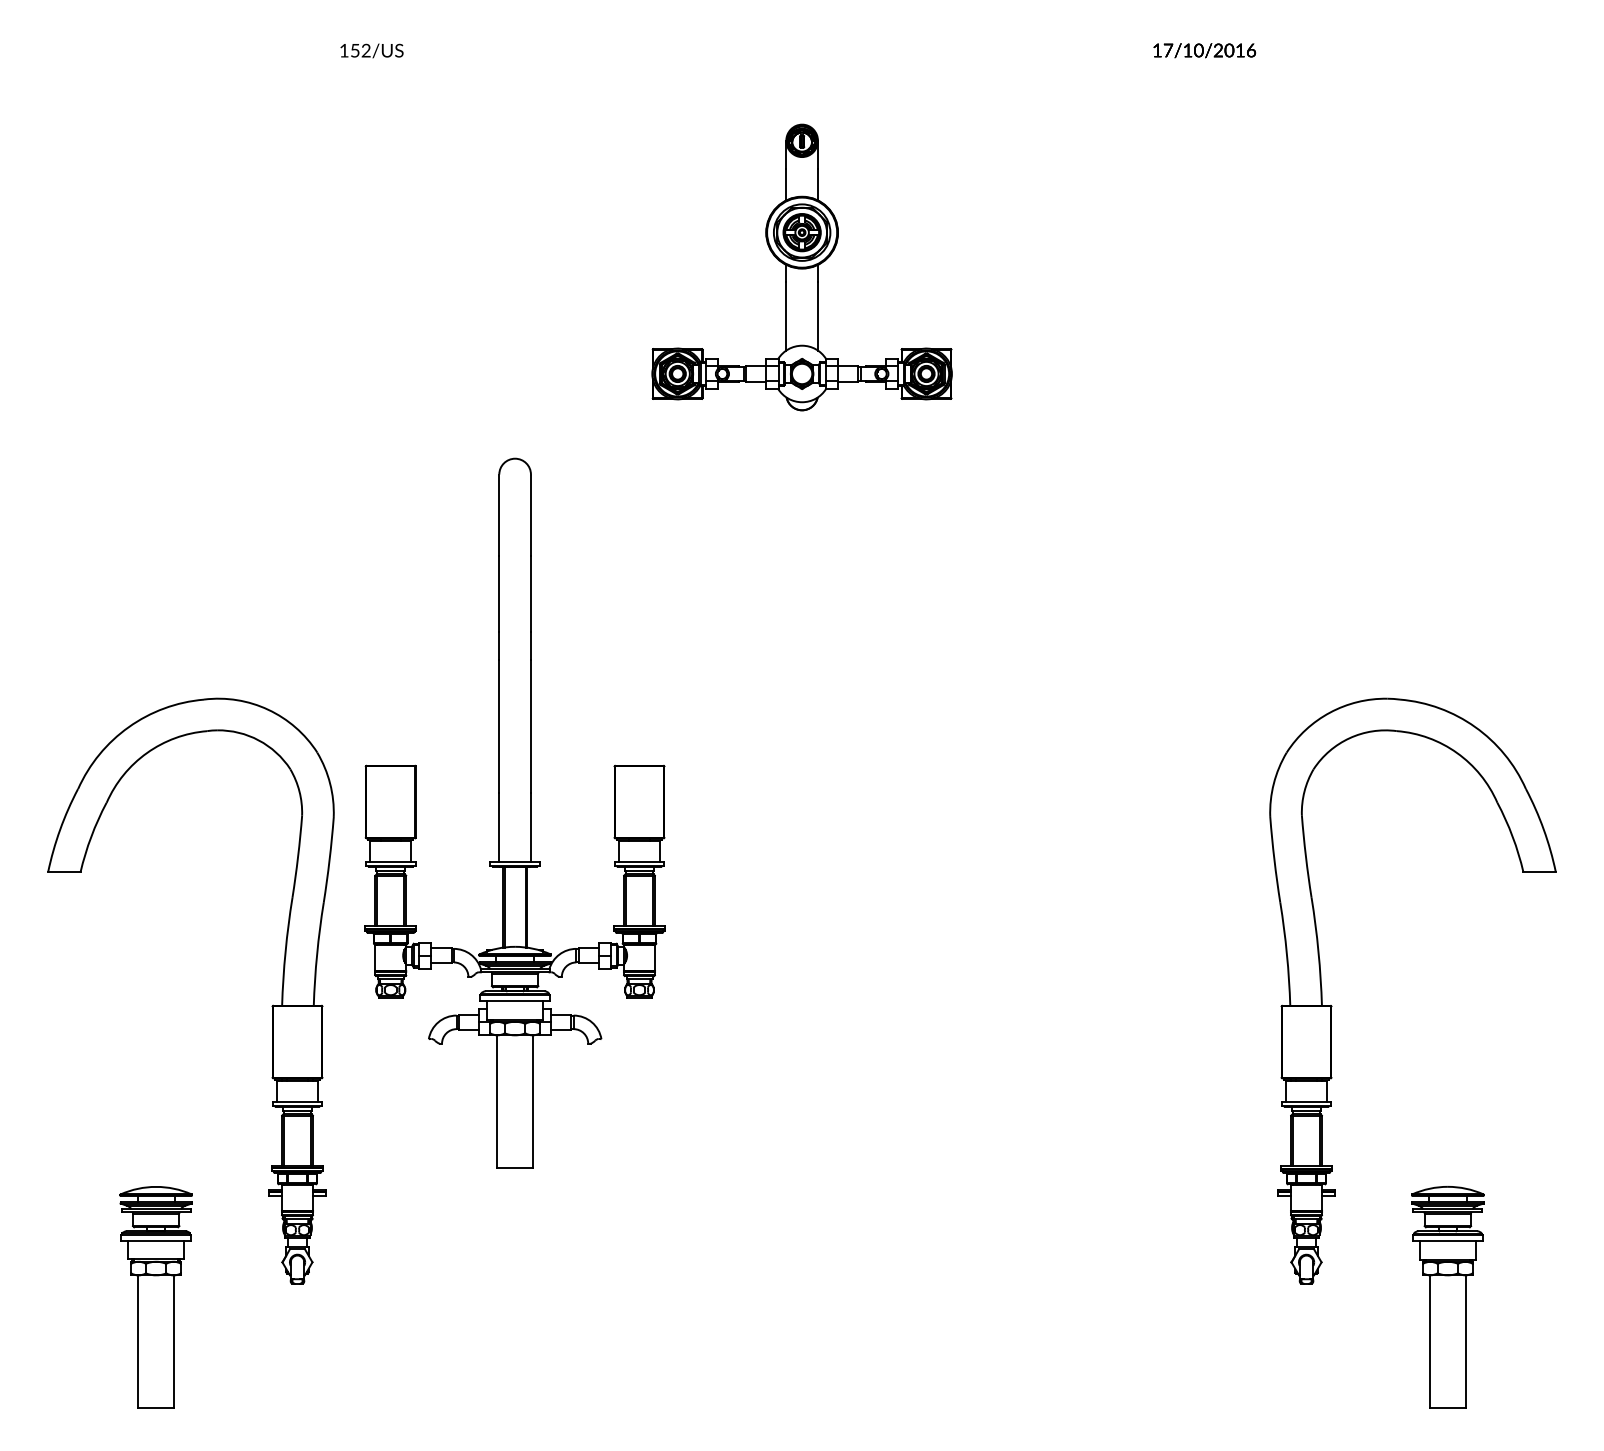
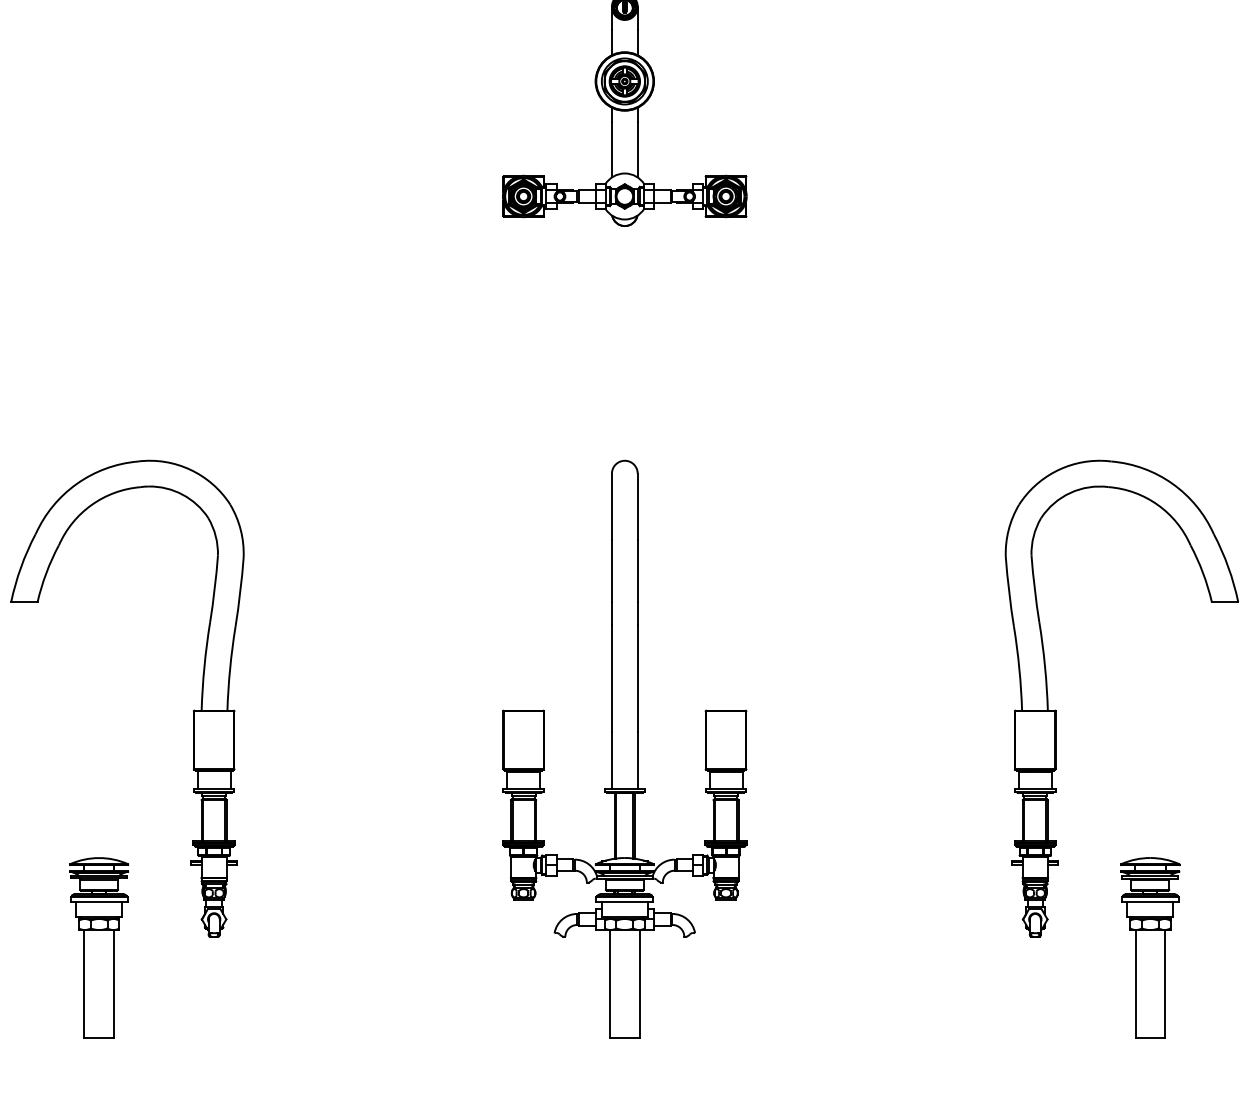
part: (514, 812) -> (624, 748), moved

